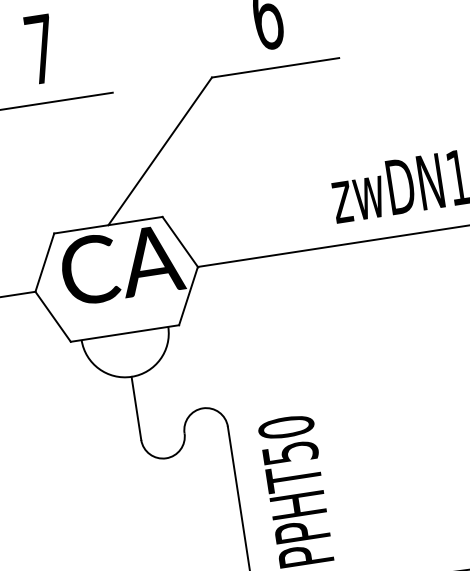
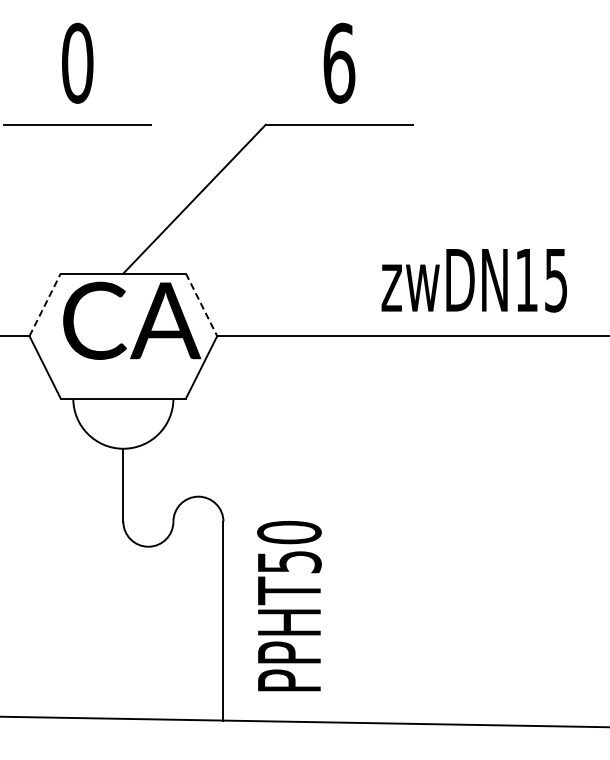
text: (40, 48) -> (77, 62), 7 -> 0
line: (180, 241) -> (201, 304), solid -> dashed
line: (45, 262) -> (45, 304), solid -> dashed

